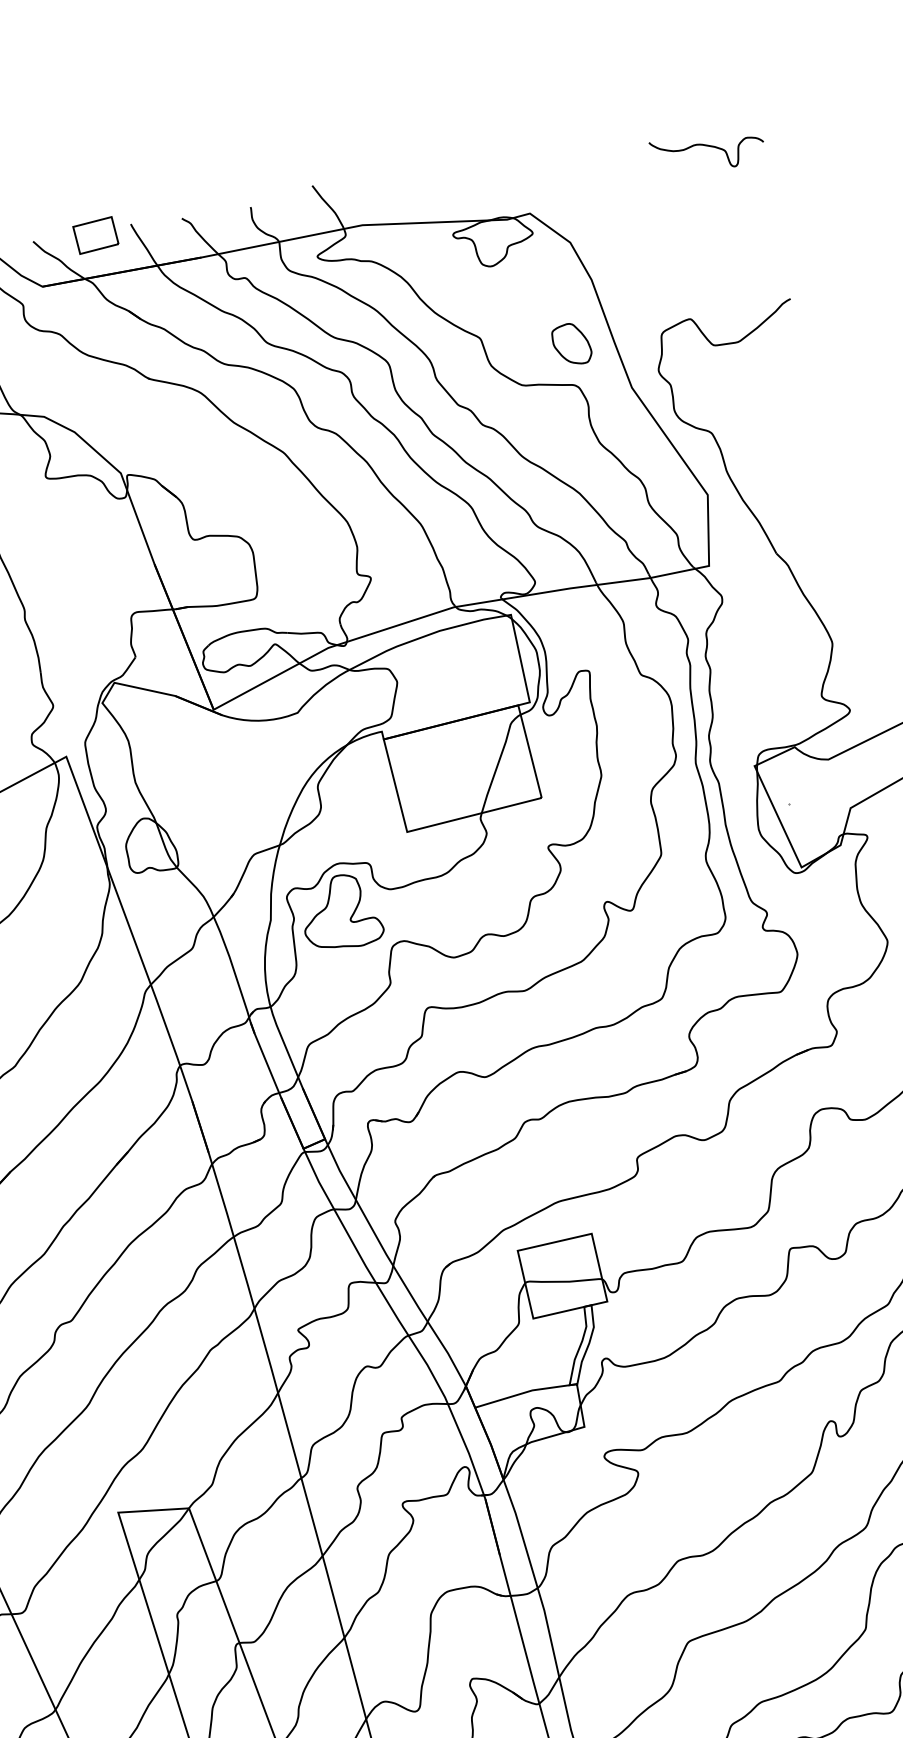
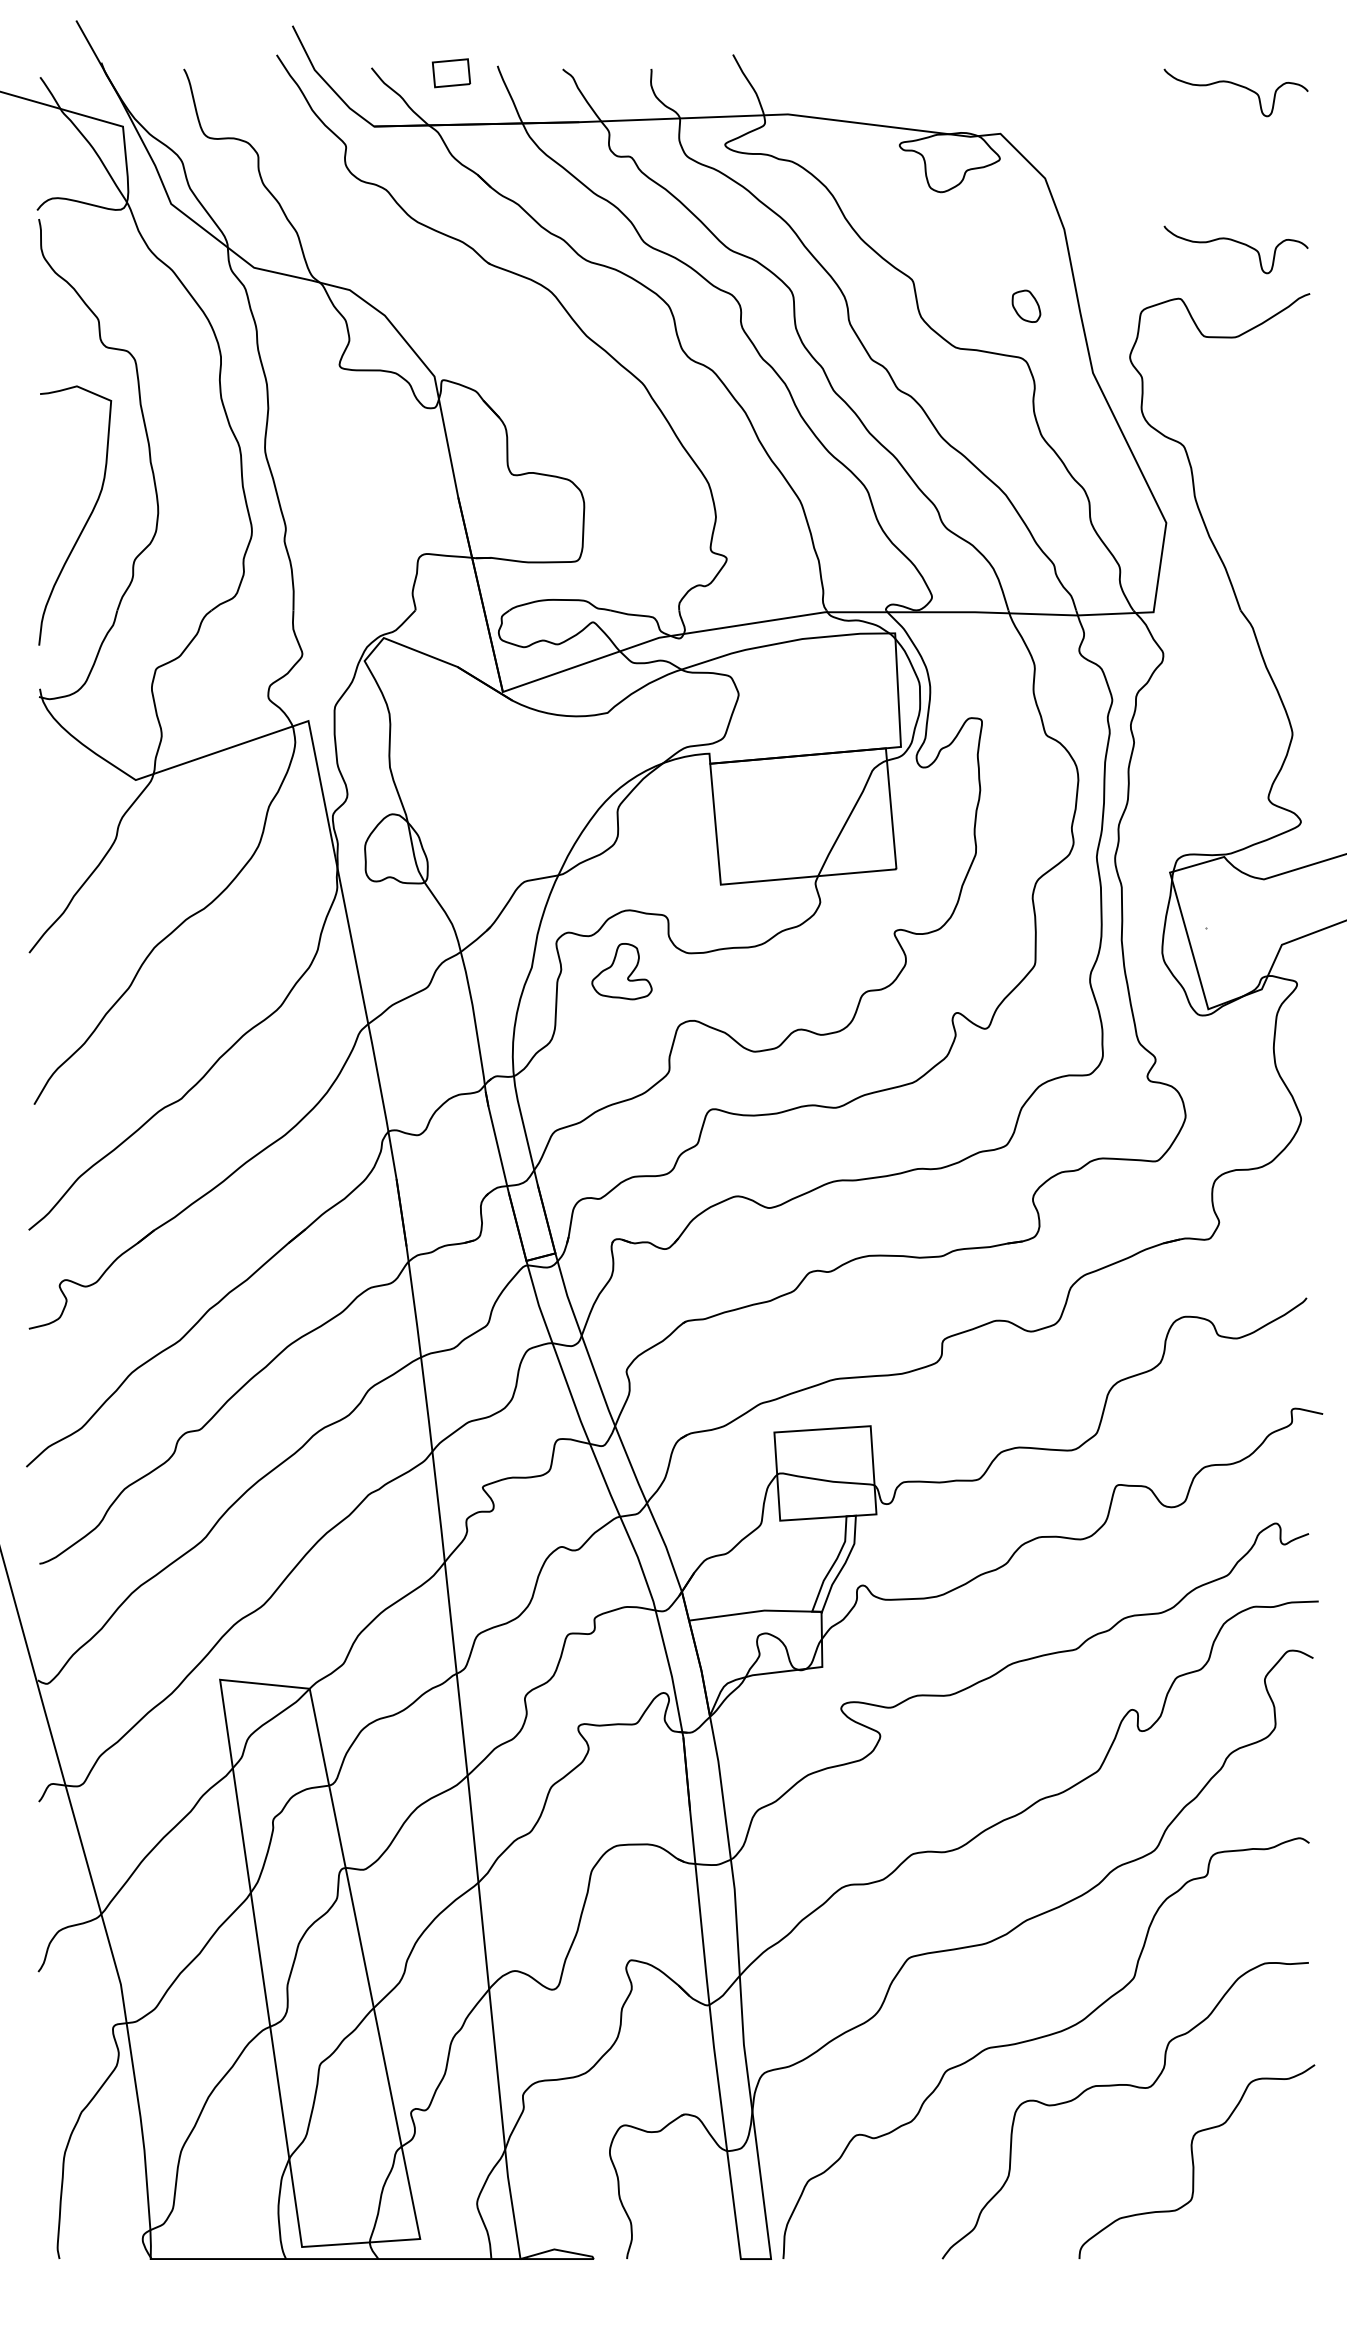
part: (95, 235) -> (451, 73), size x0.7
curve: (728, 268) -> (1238, 243), added
part: (571, 344) -> (1026, 306), size x0.6
part: (340, 911) -> (621, 971), size x0.6

